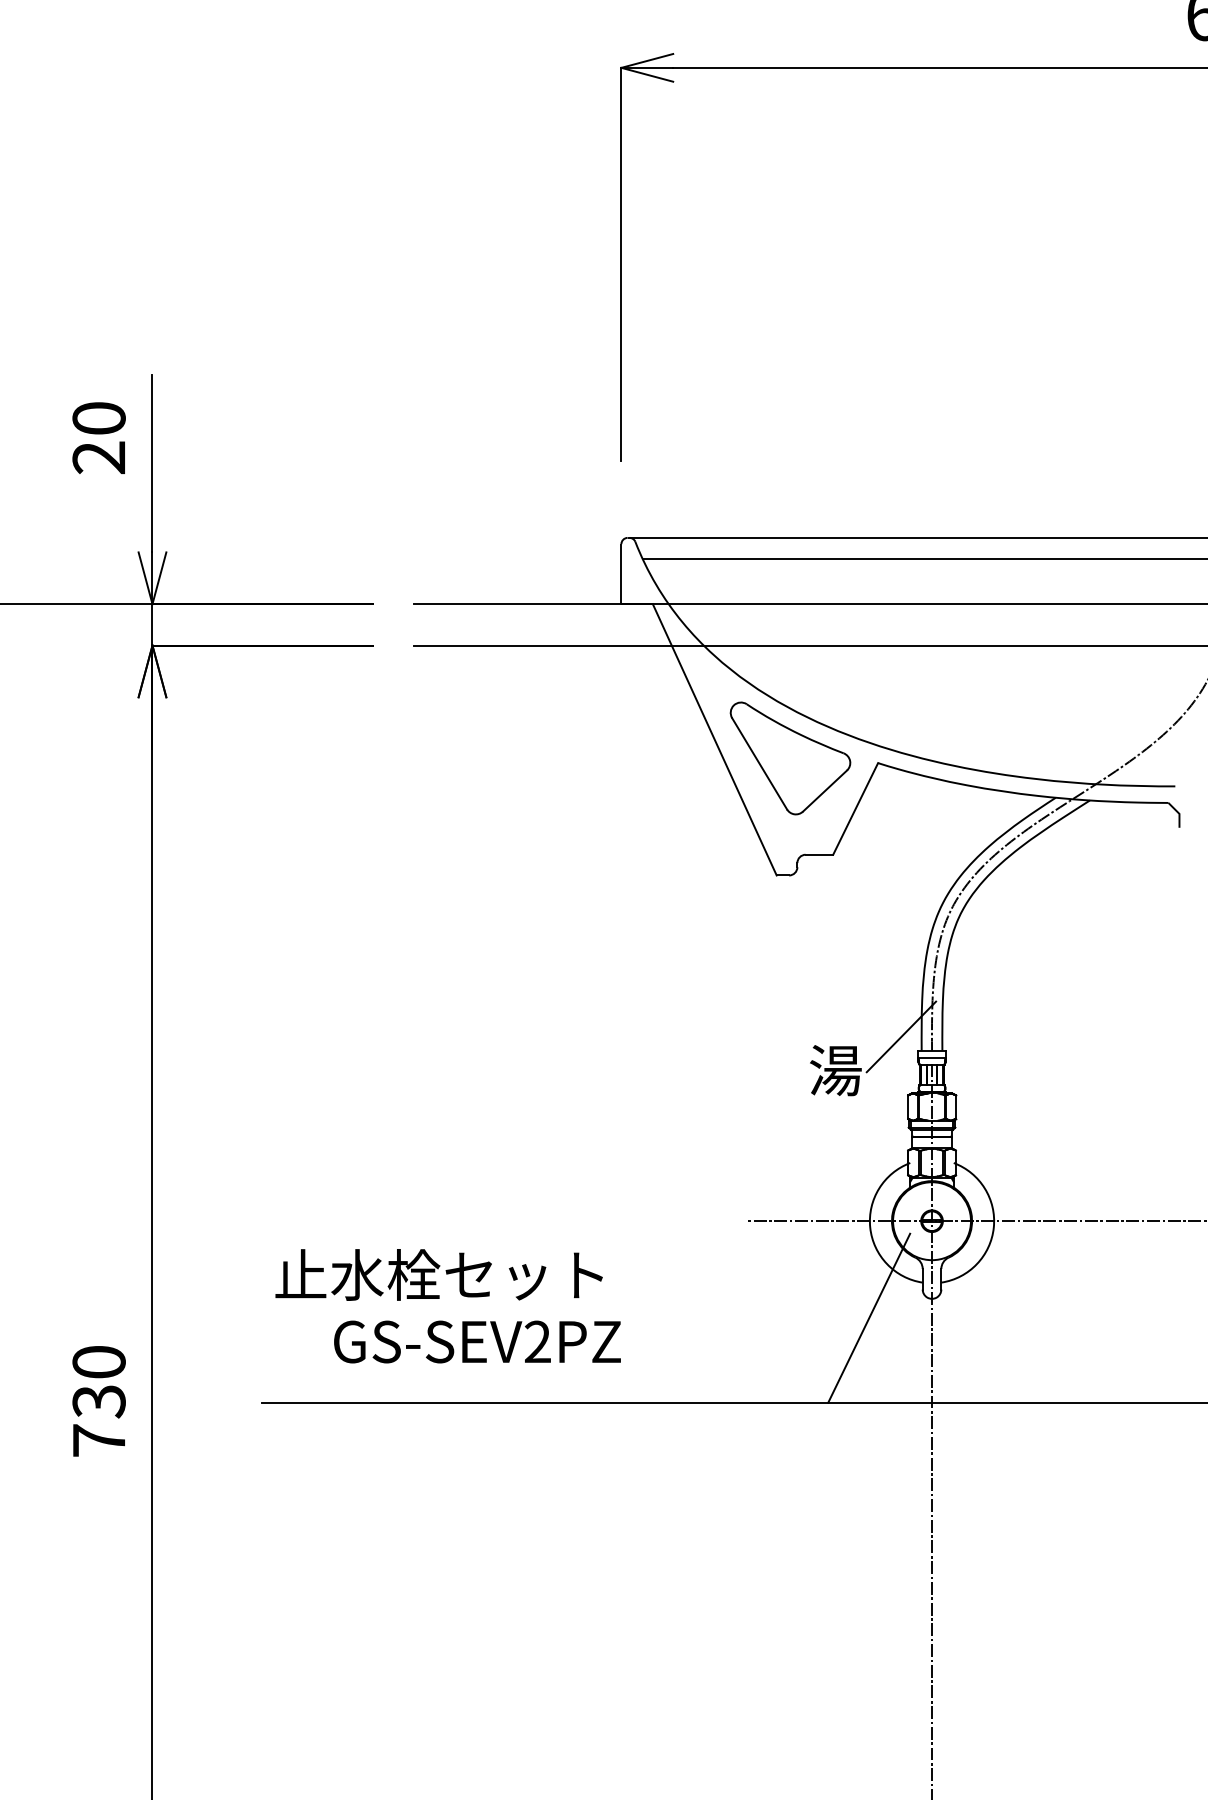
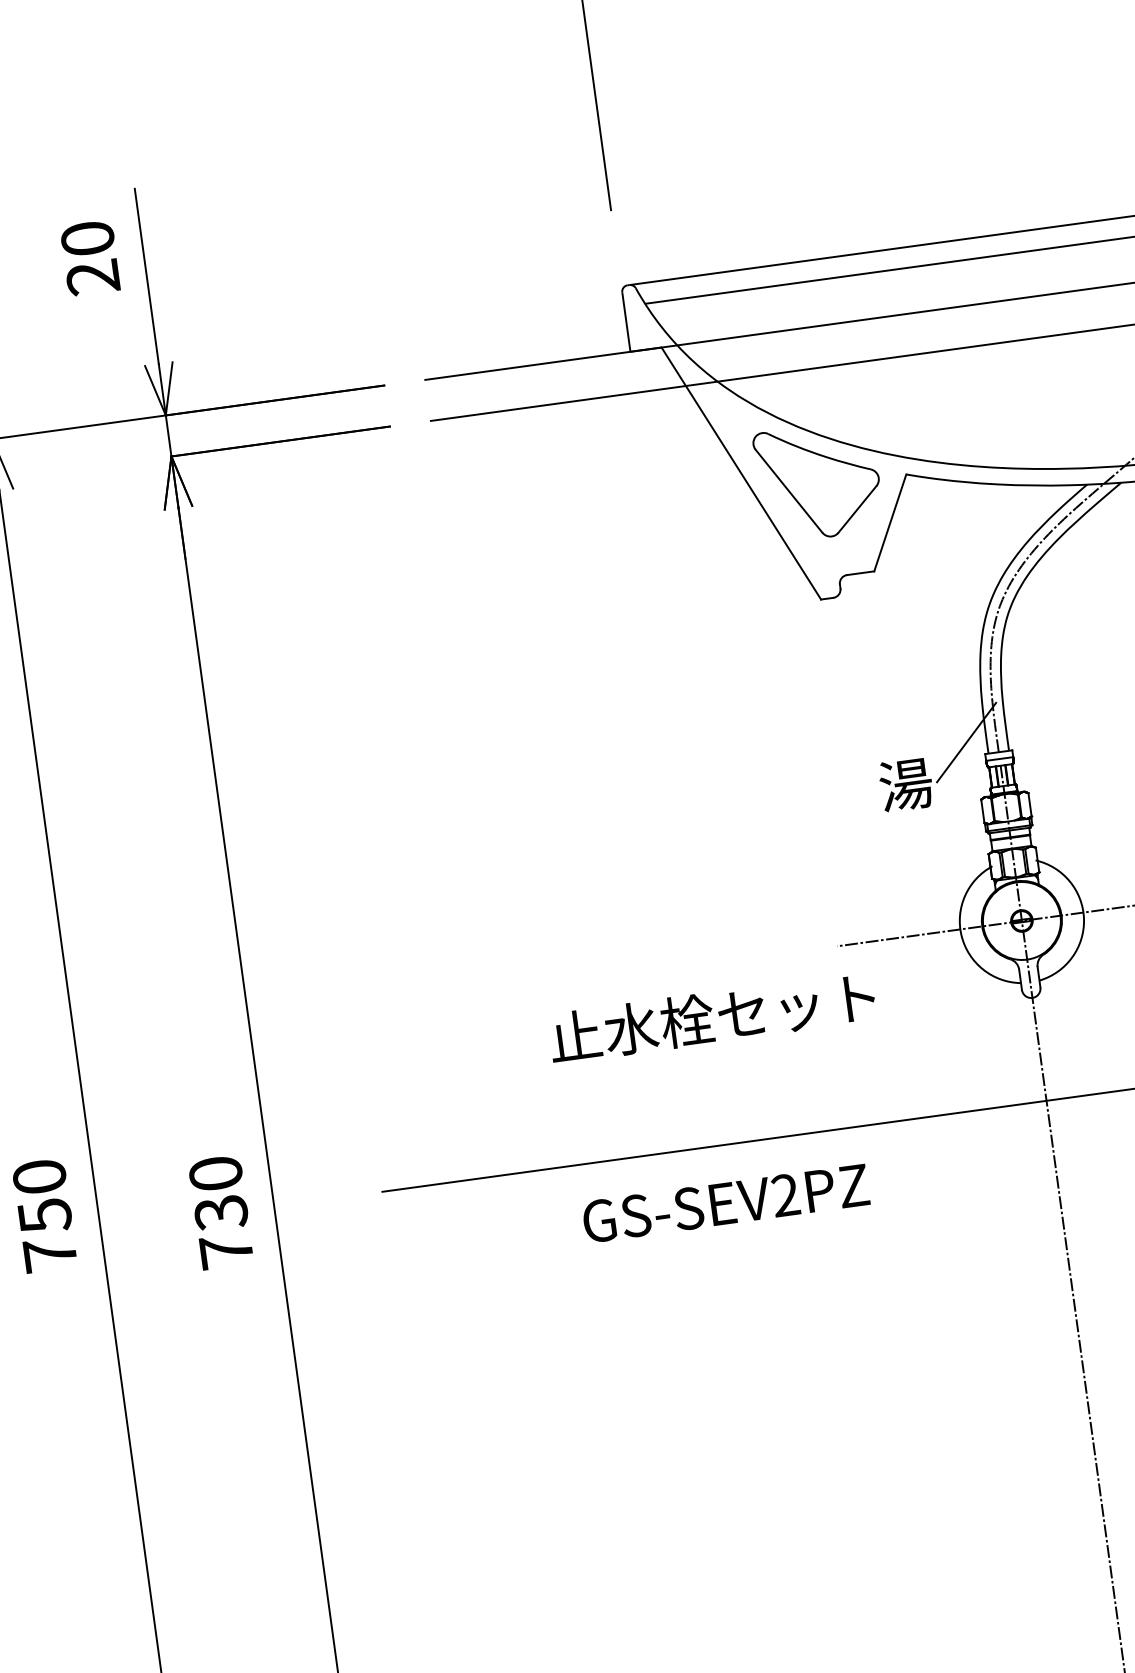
text: (438, 1274) -> (711, 1017), moved
line: (869, 1317) -> (973, 1024), removed
text: (477, 1341) -> (725, 1203), moved

